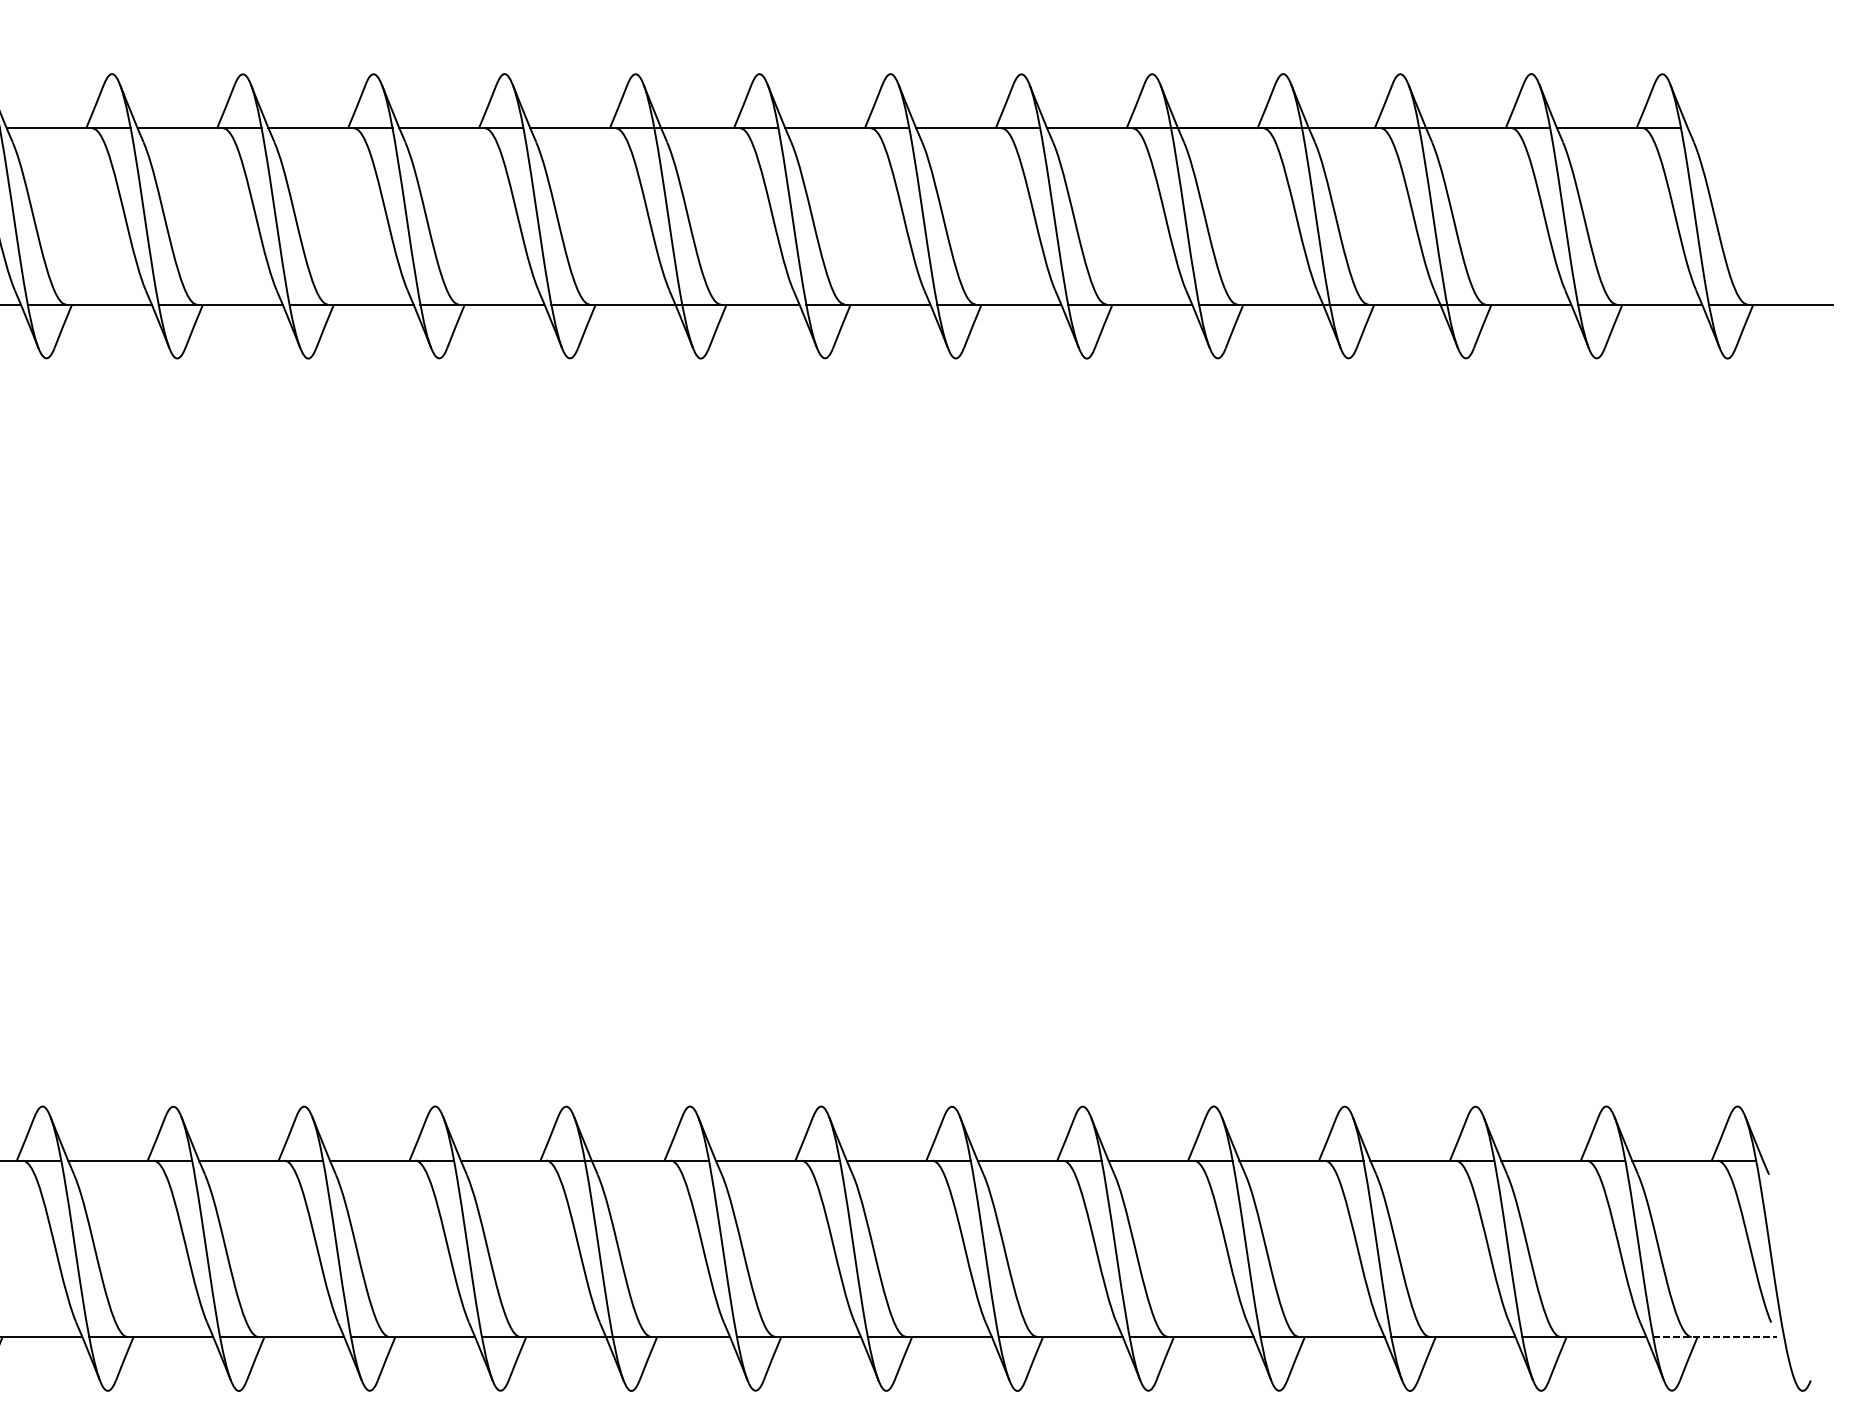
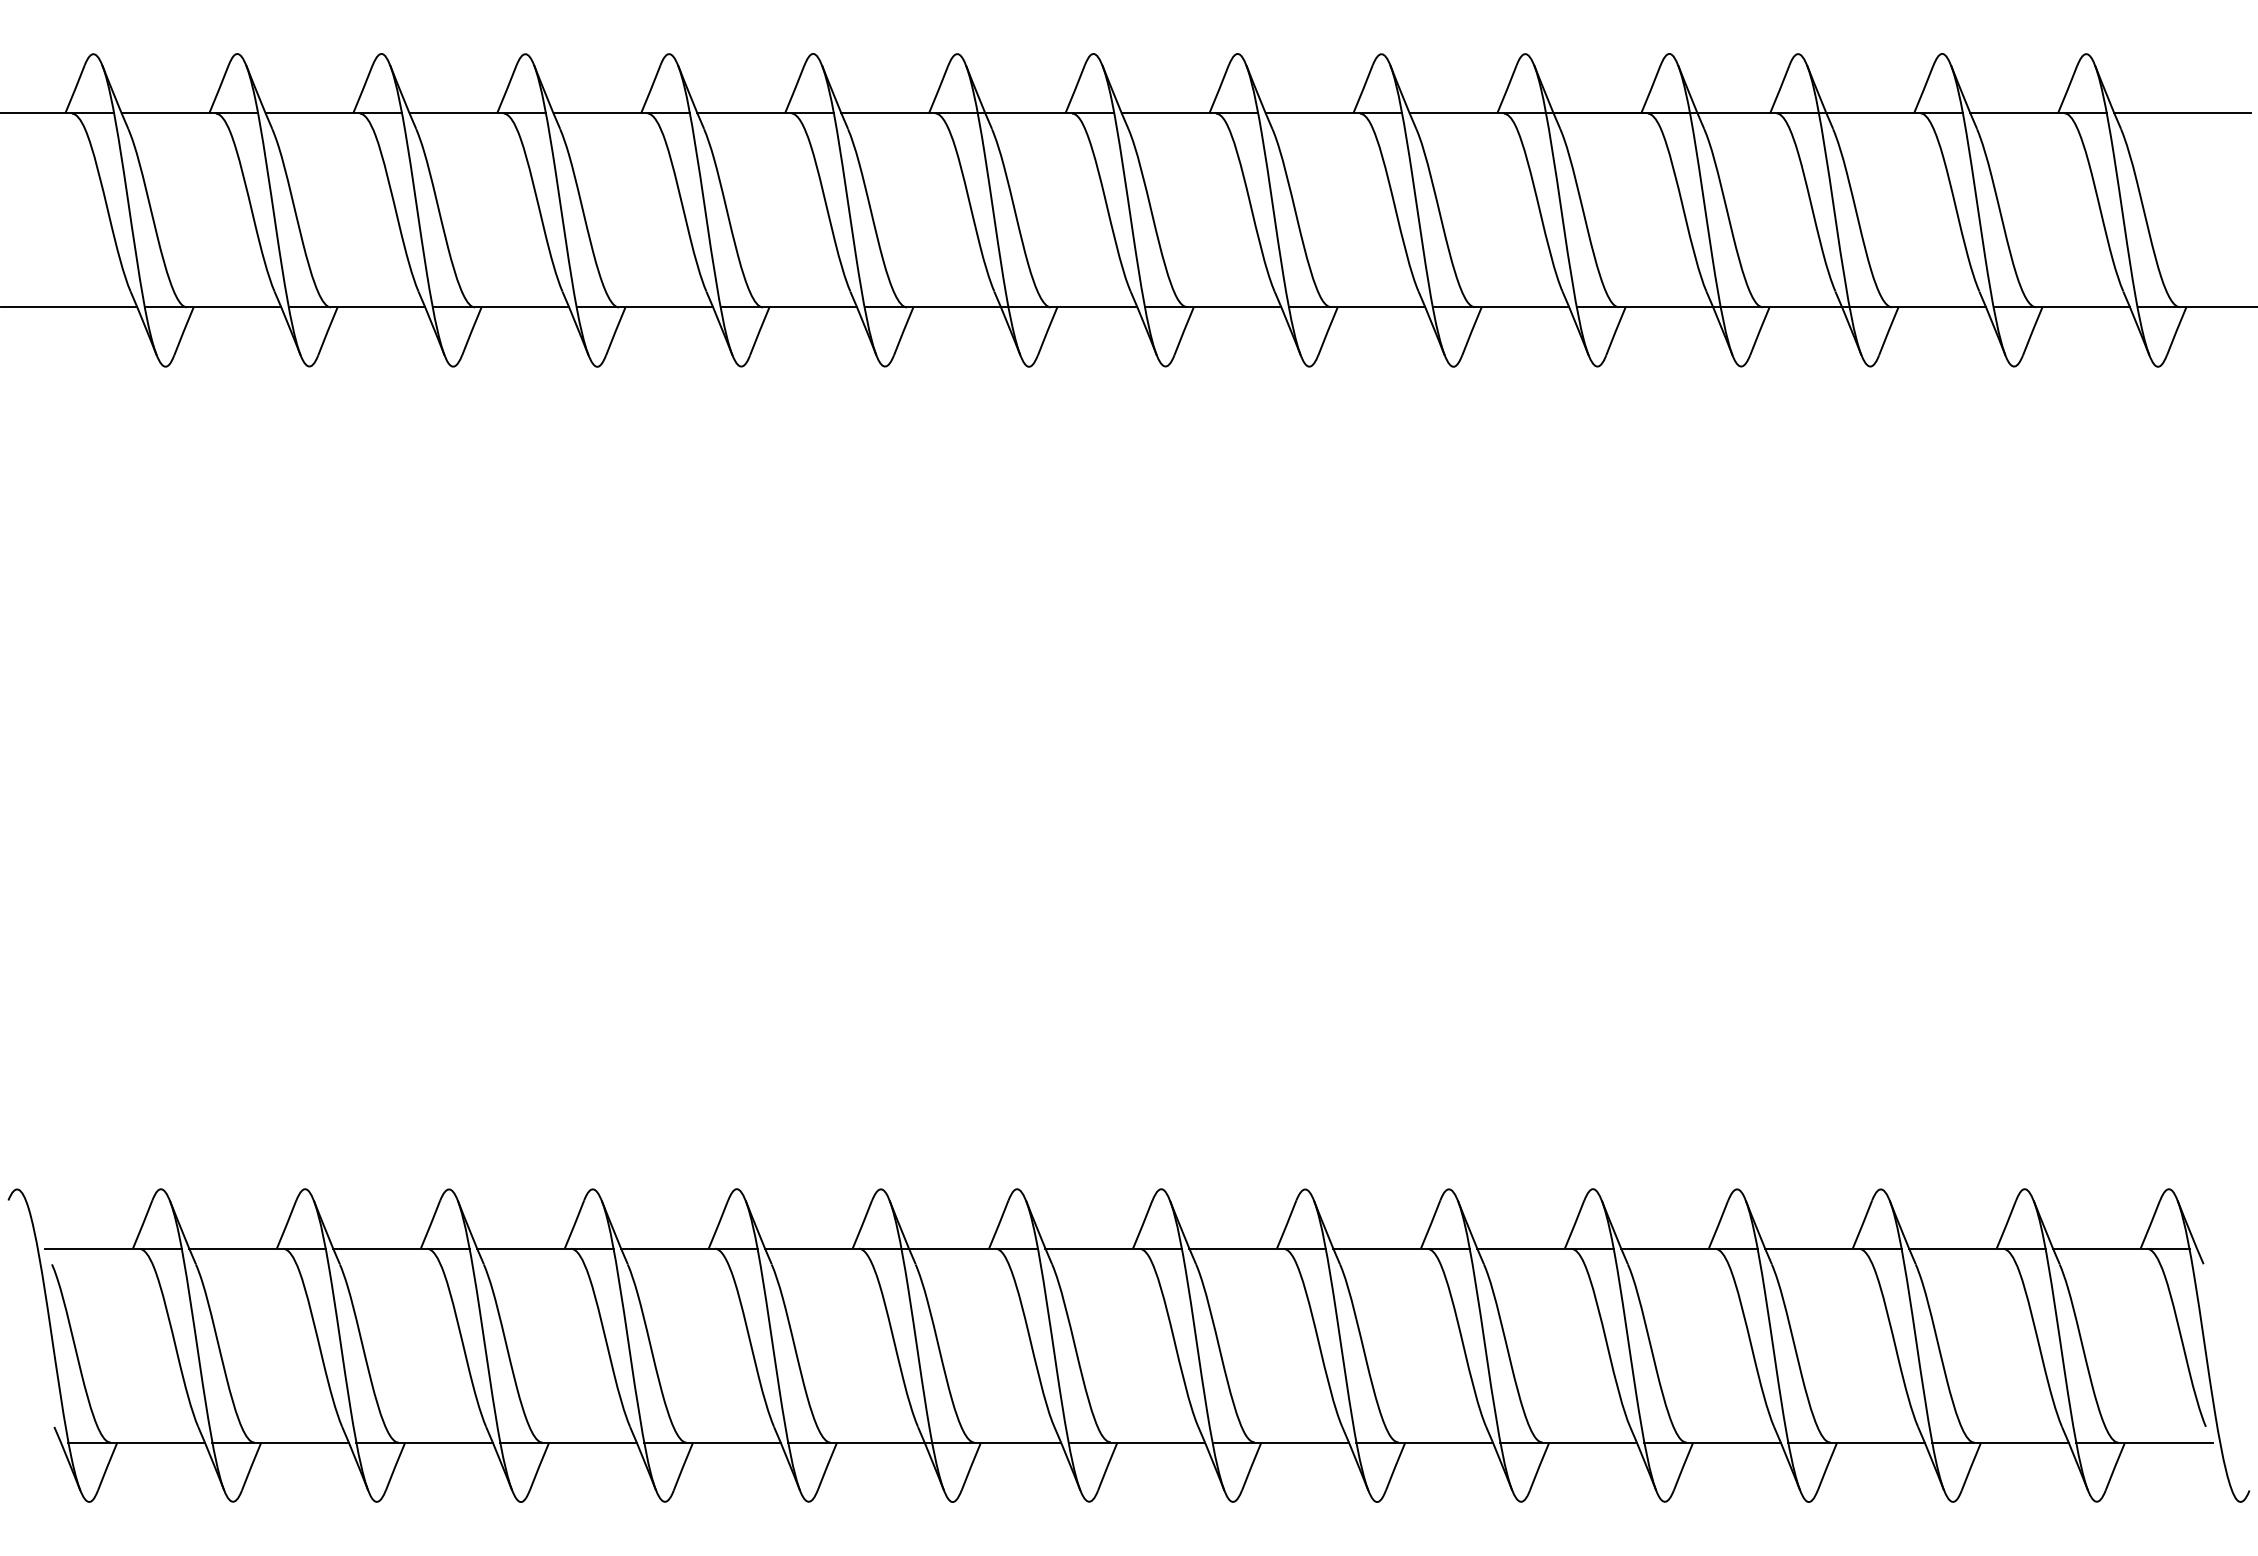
line: (1749, 128) -> (2182, 113), added
line: (1715, 1336) -> (2144, 1442), dashed -> solid

